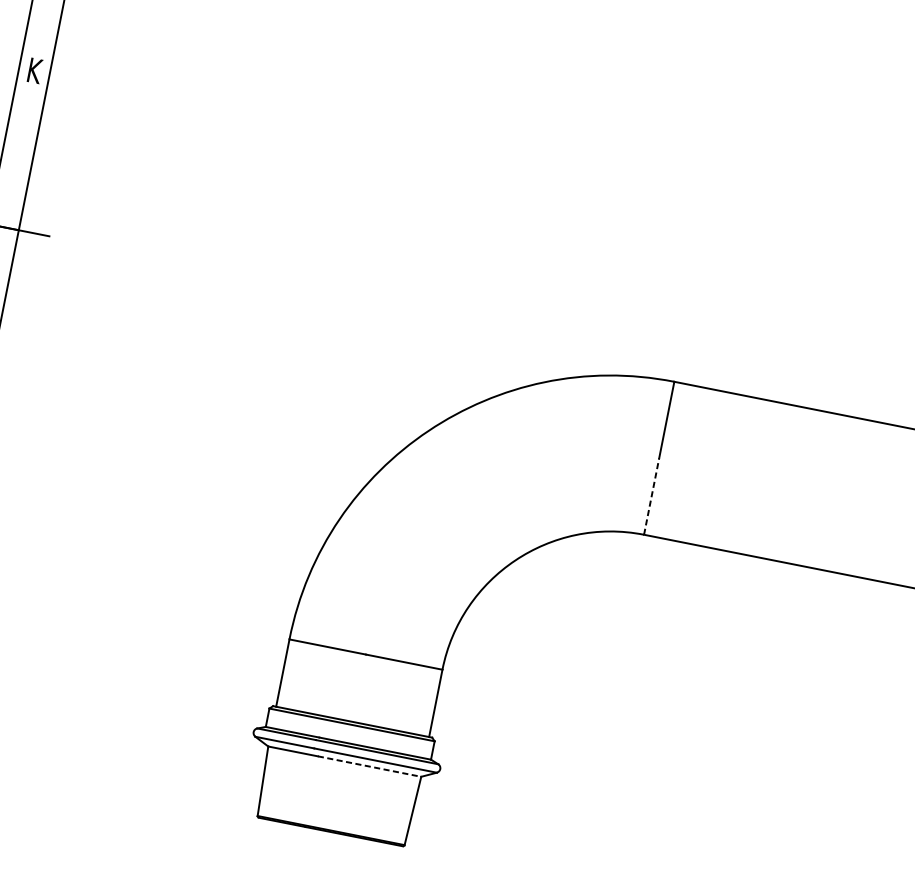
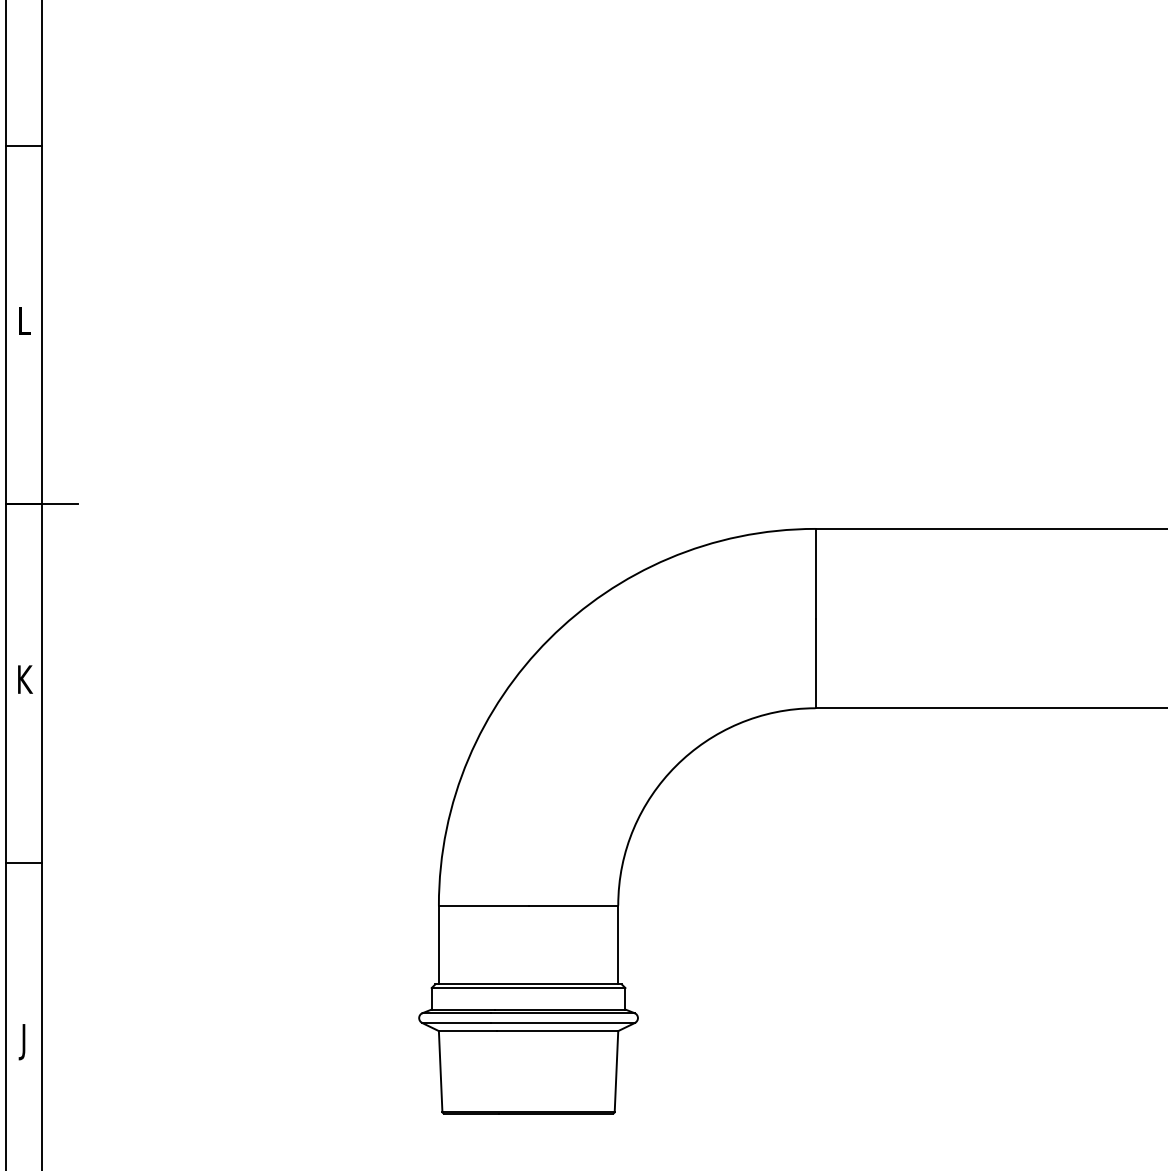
text: (34, 70) -> (24, 320), K -> L
line: (651, 496) -> (815, 663), dashed -> solid
line: (369, 766) -> (557, 1031), dashed -> solid

